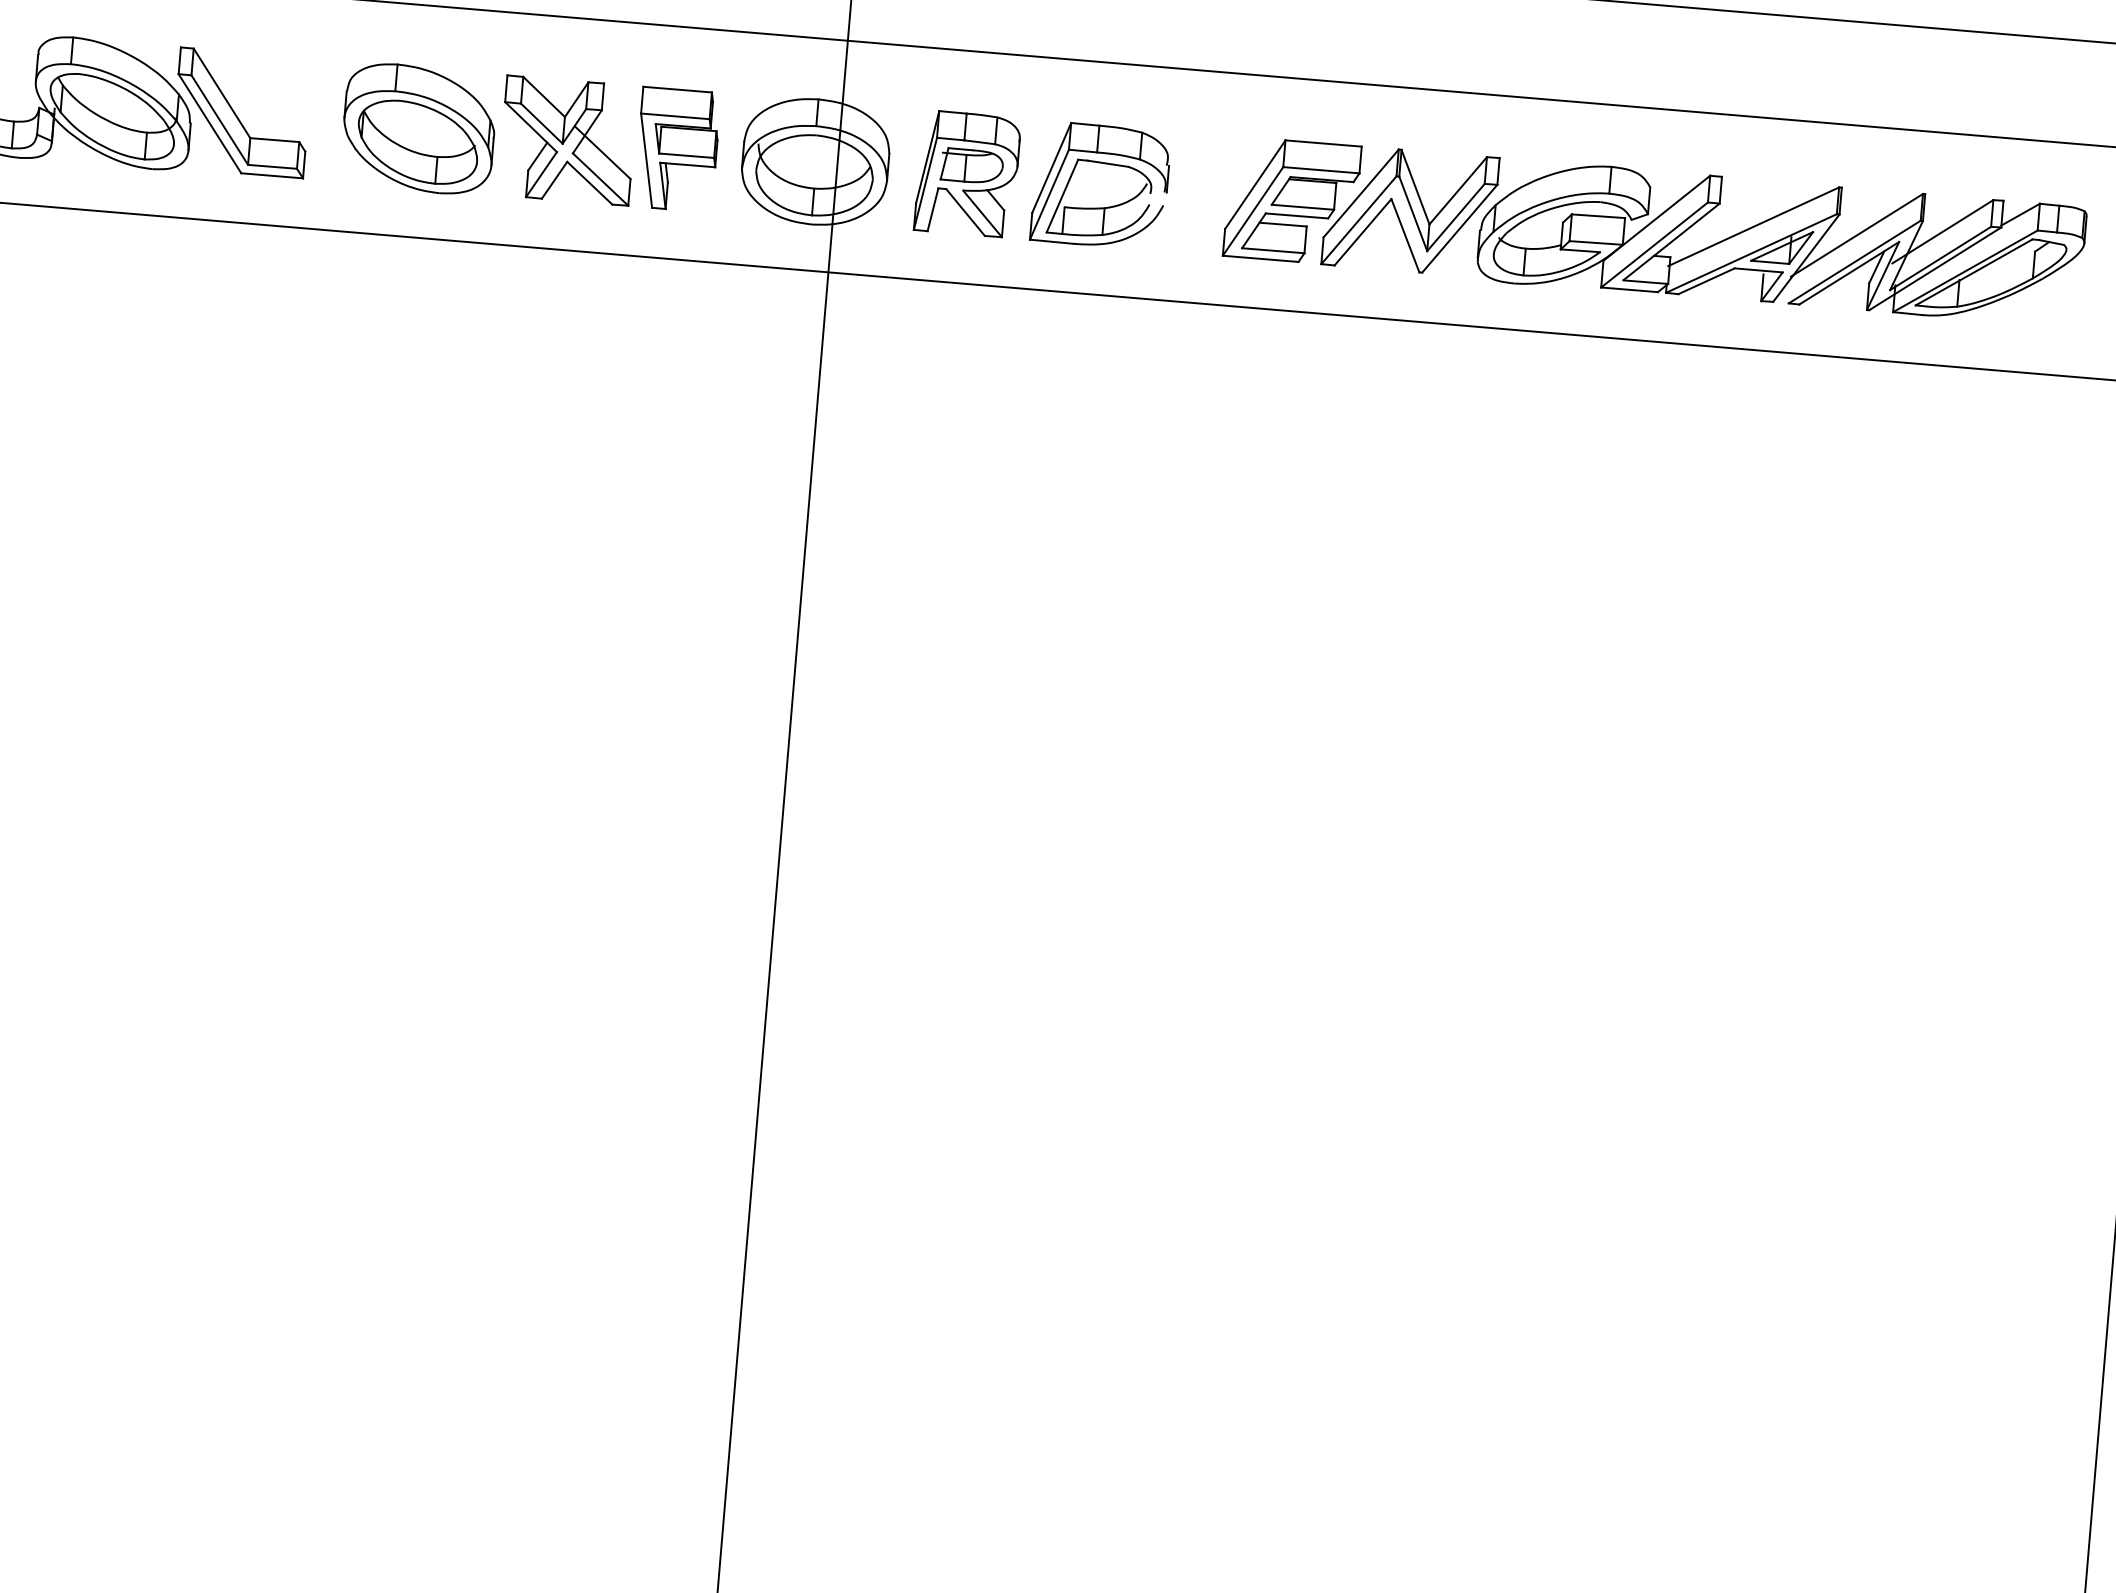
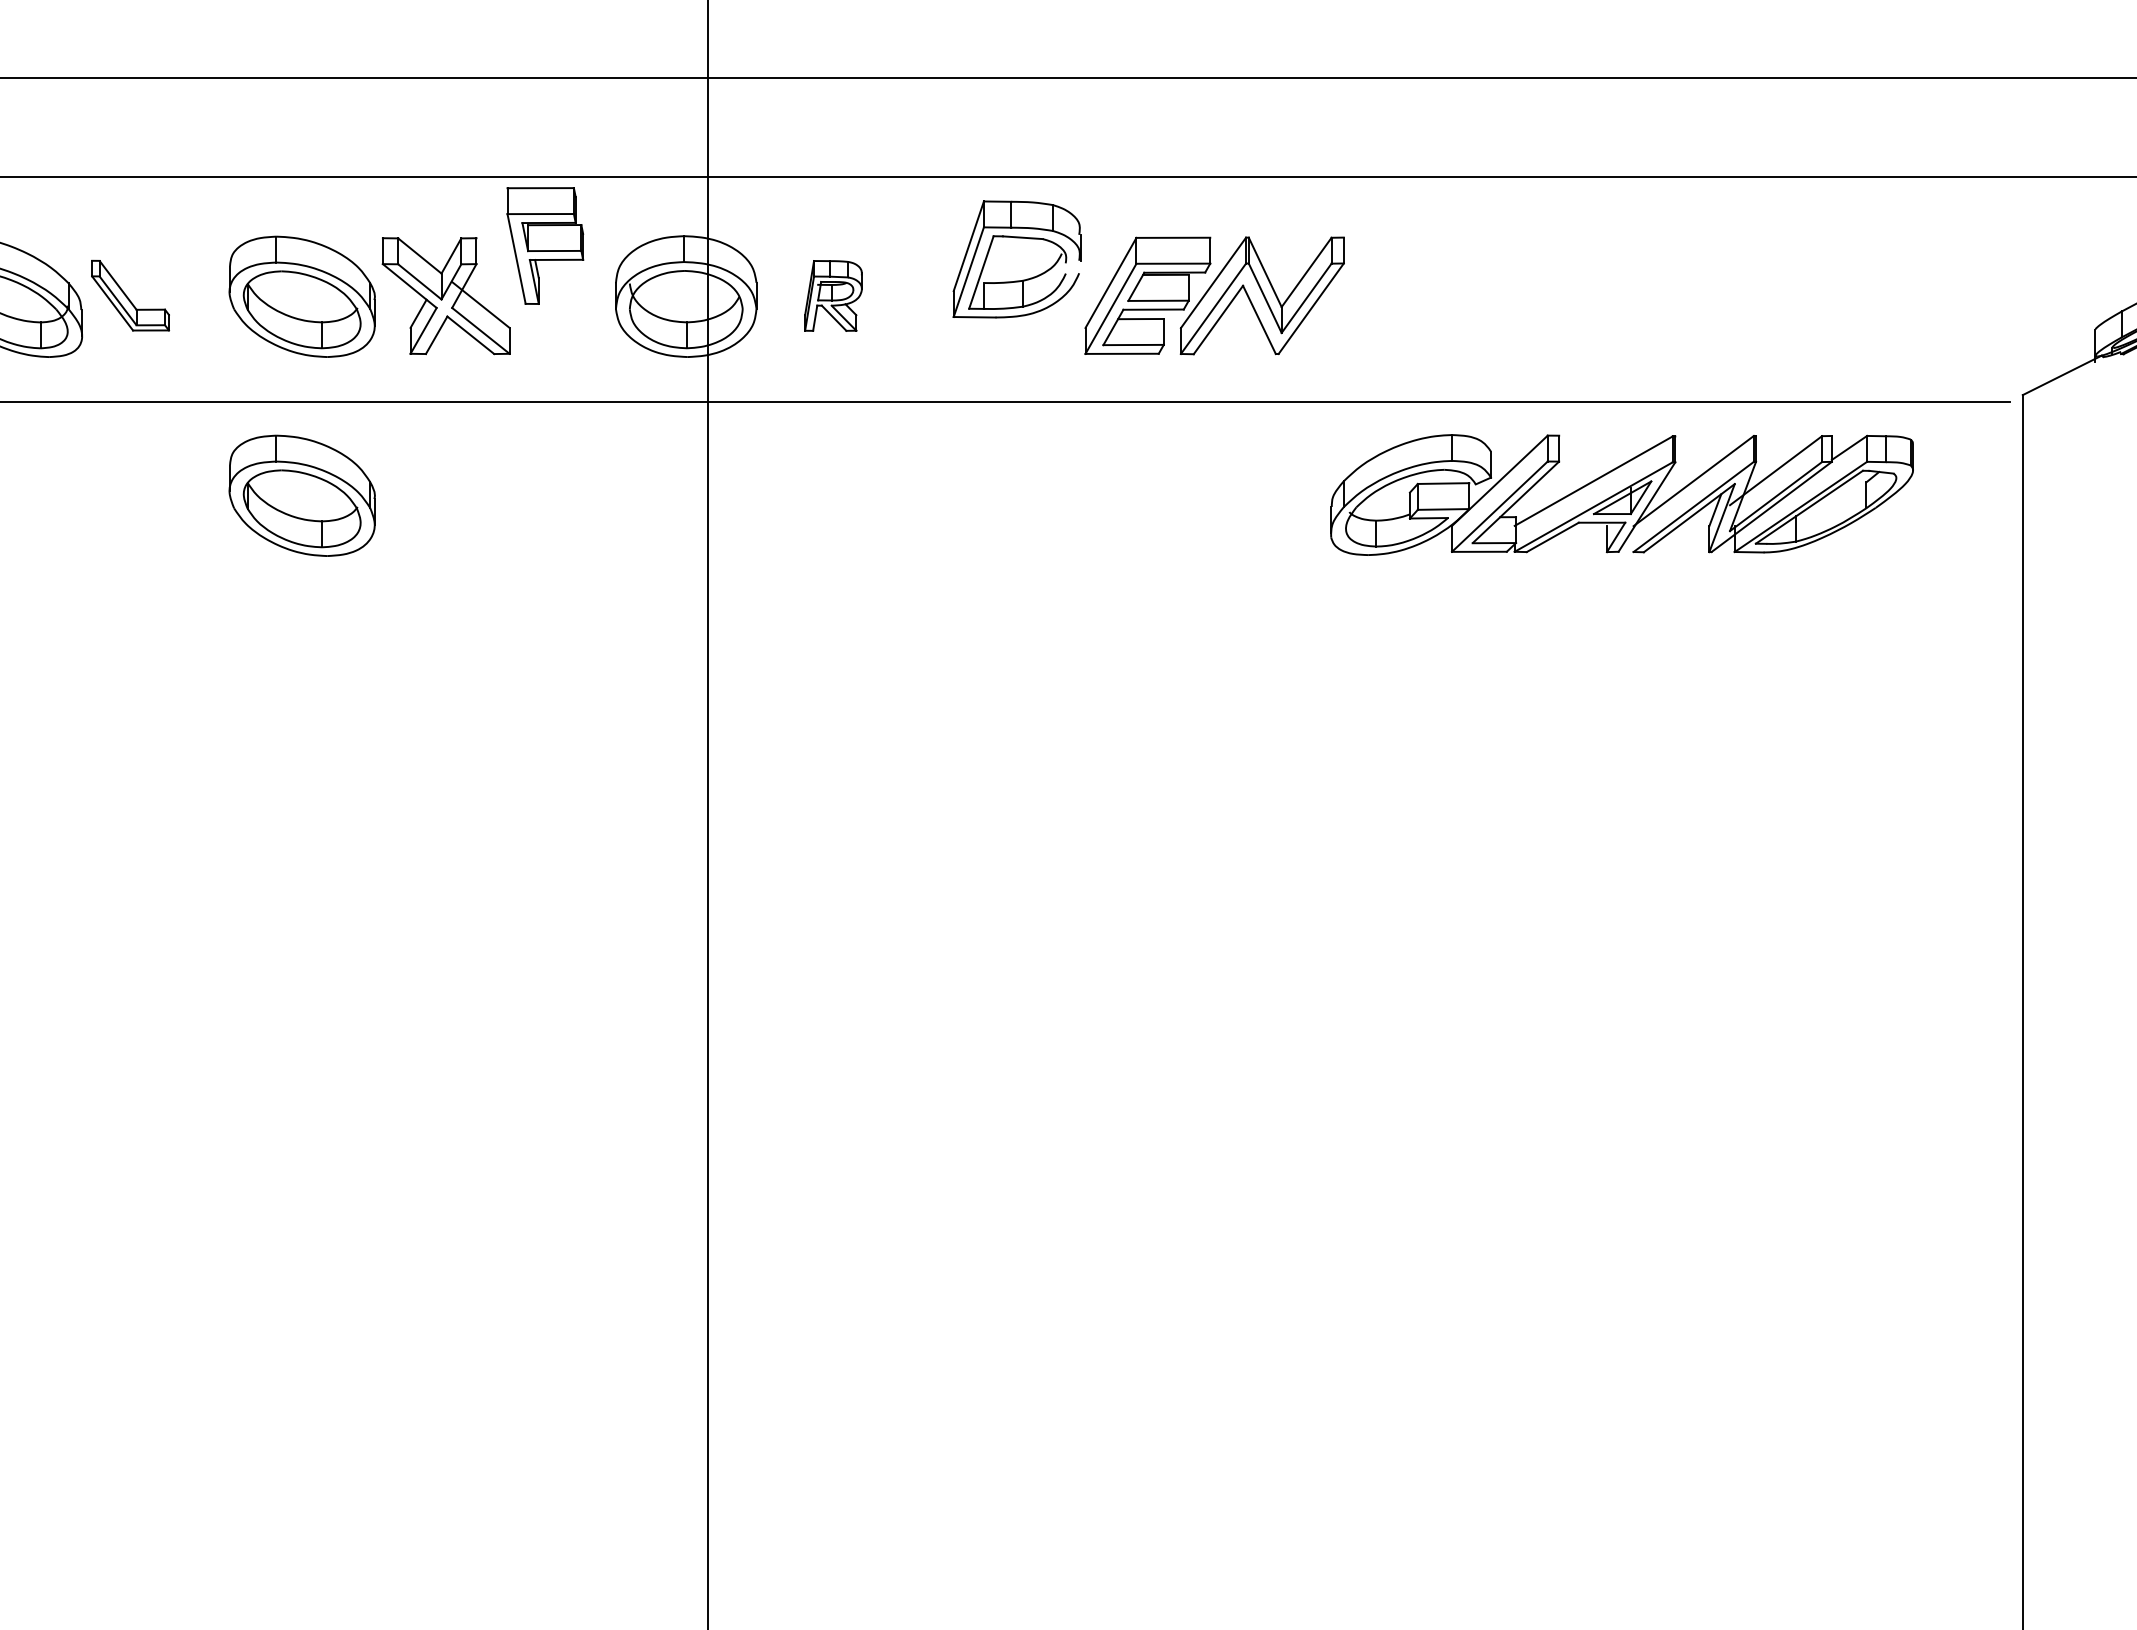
part: (241, 112) -> (130, 295), size x0.6
part: (677, 149) -> (545, 245), moved
part: (1101, 164) -> (1016, 238), moved
part: (967, 173) -> (833, 295), size x0.6
part: (1781, 242) -> (1621, 494), moved
part: (401, 333) -> (301, 495), added

